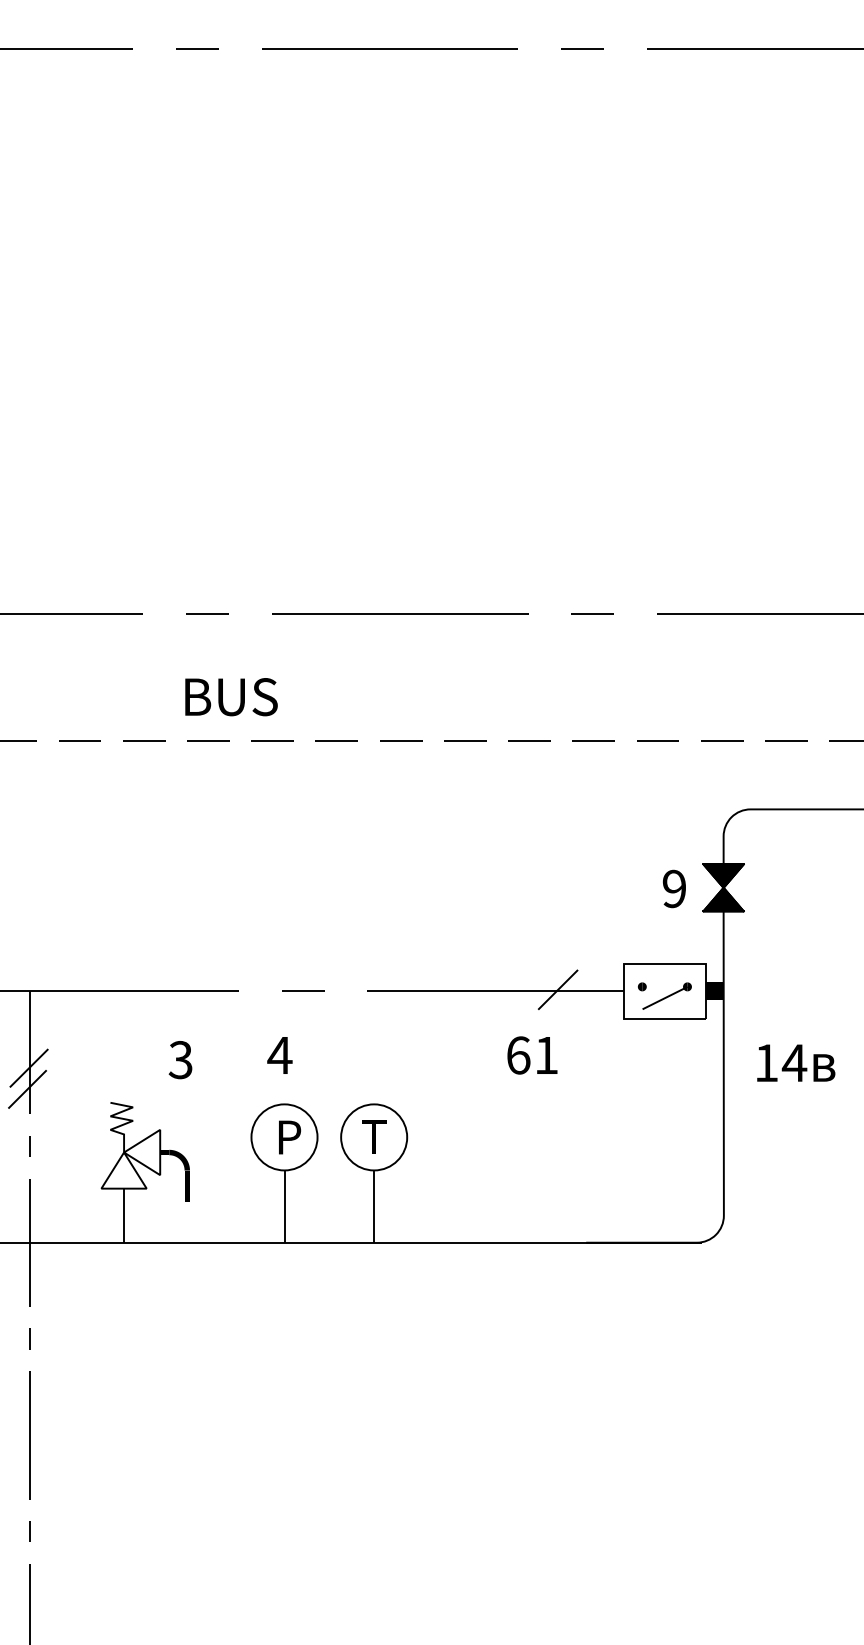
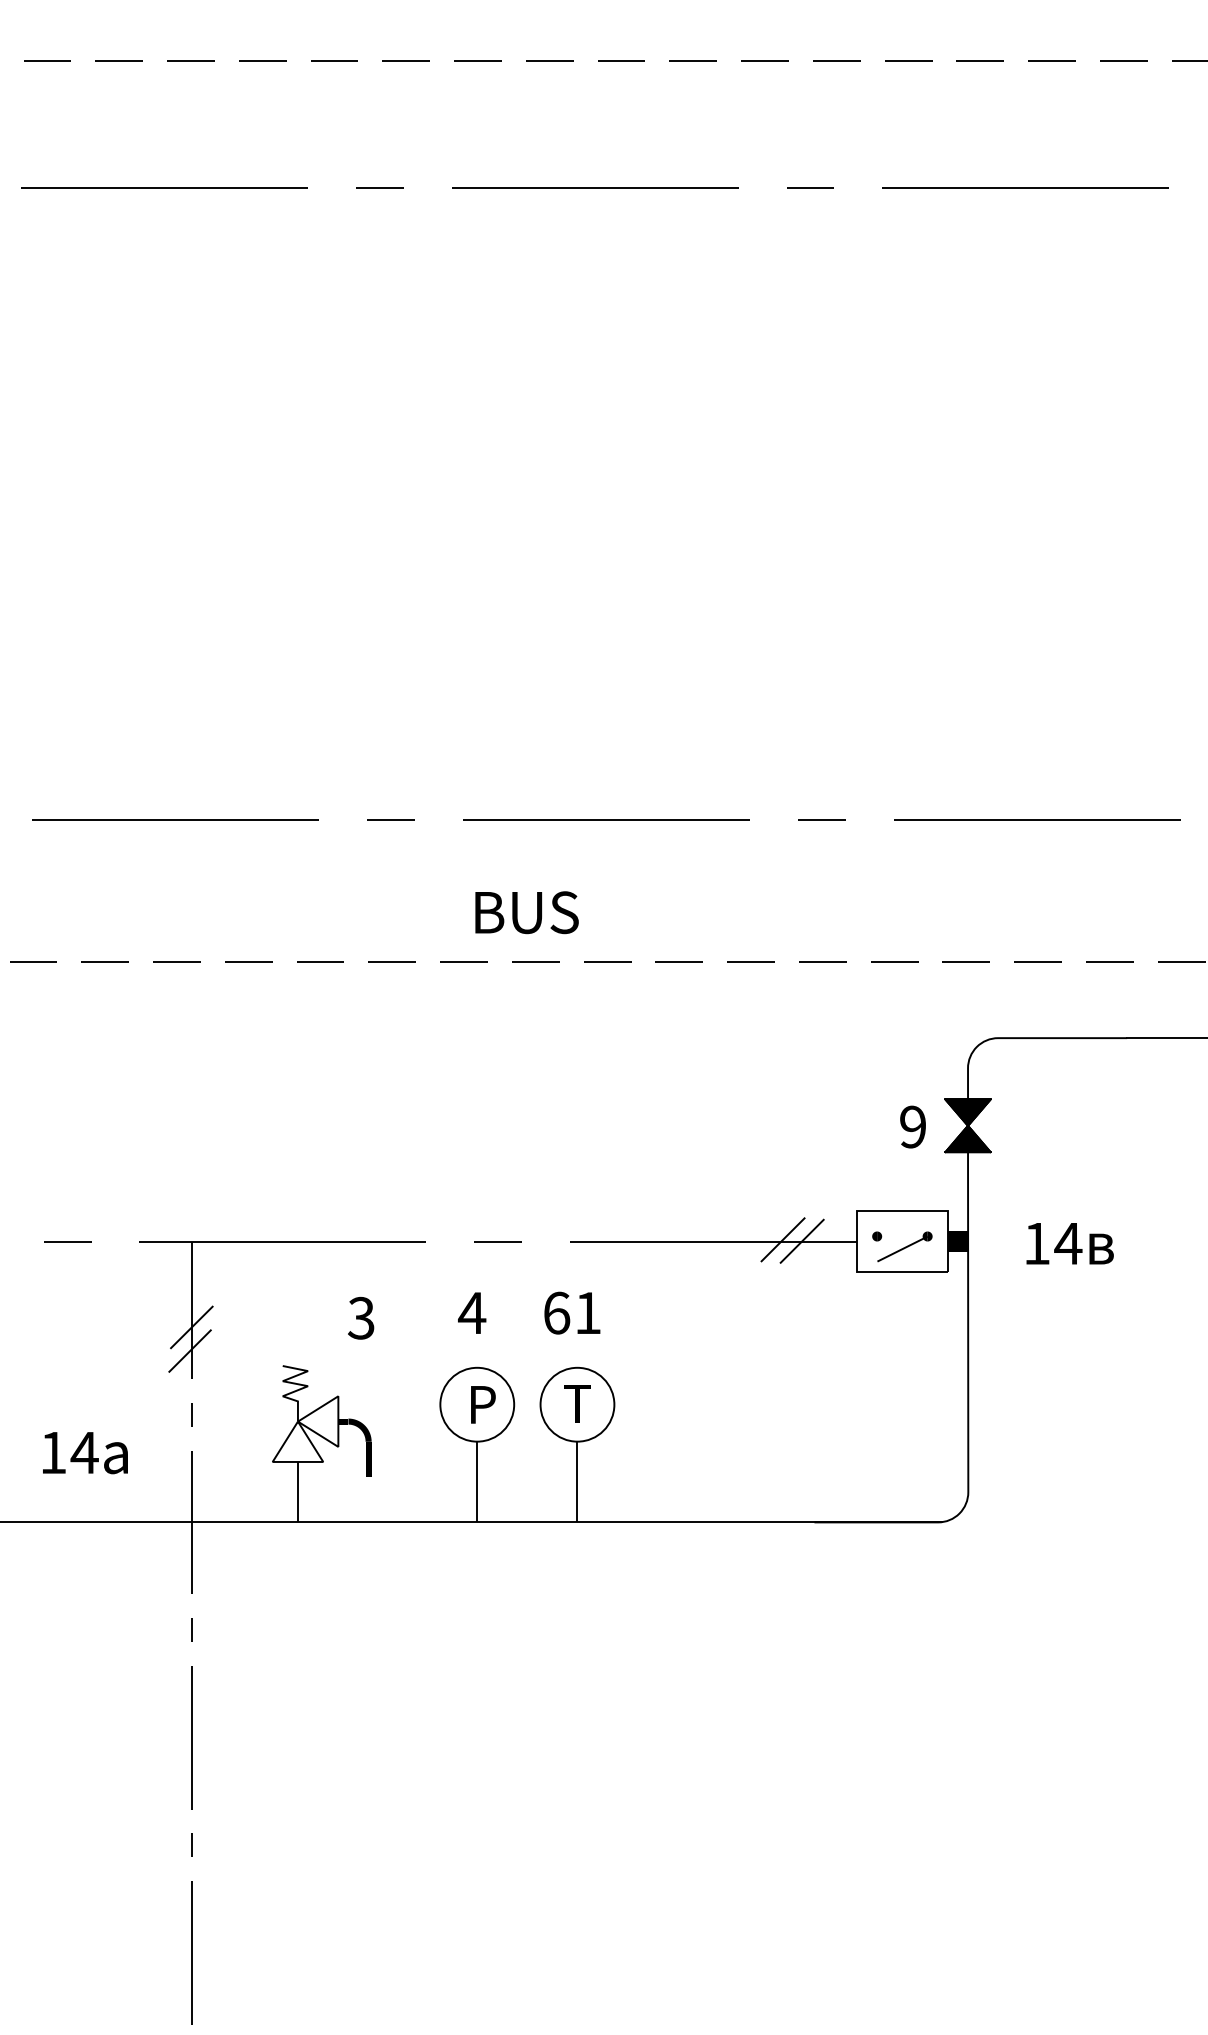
text: (231, 696) -> (526, 912), moved
line: (574, 990) -> (801, 1240), added
text: (532, 1054) -> (572, 1312), moved
text: (795, 1062) -> (1069, 1243), moved

